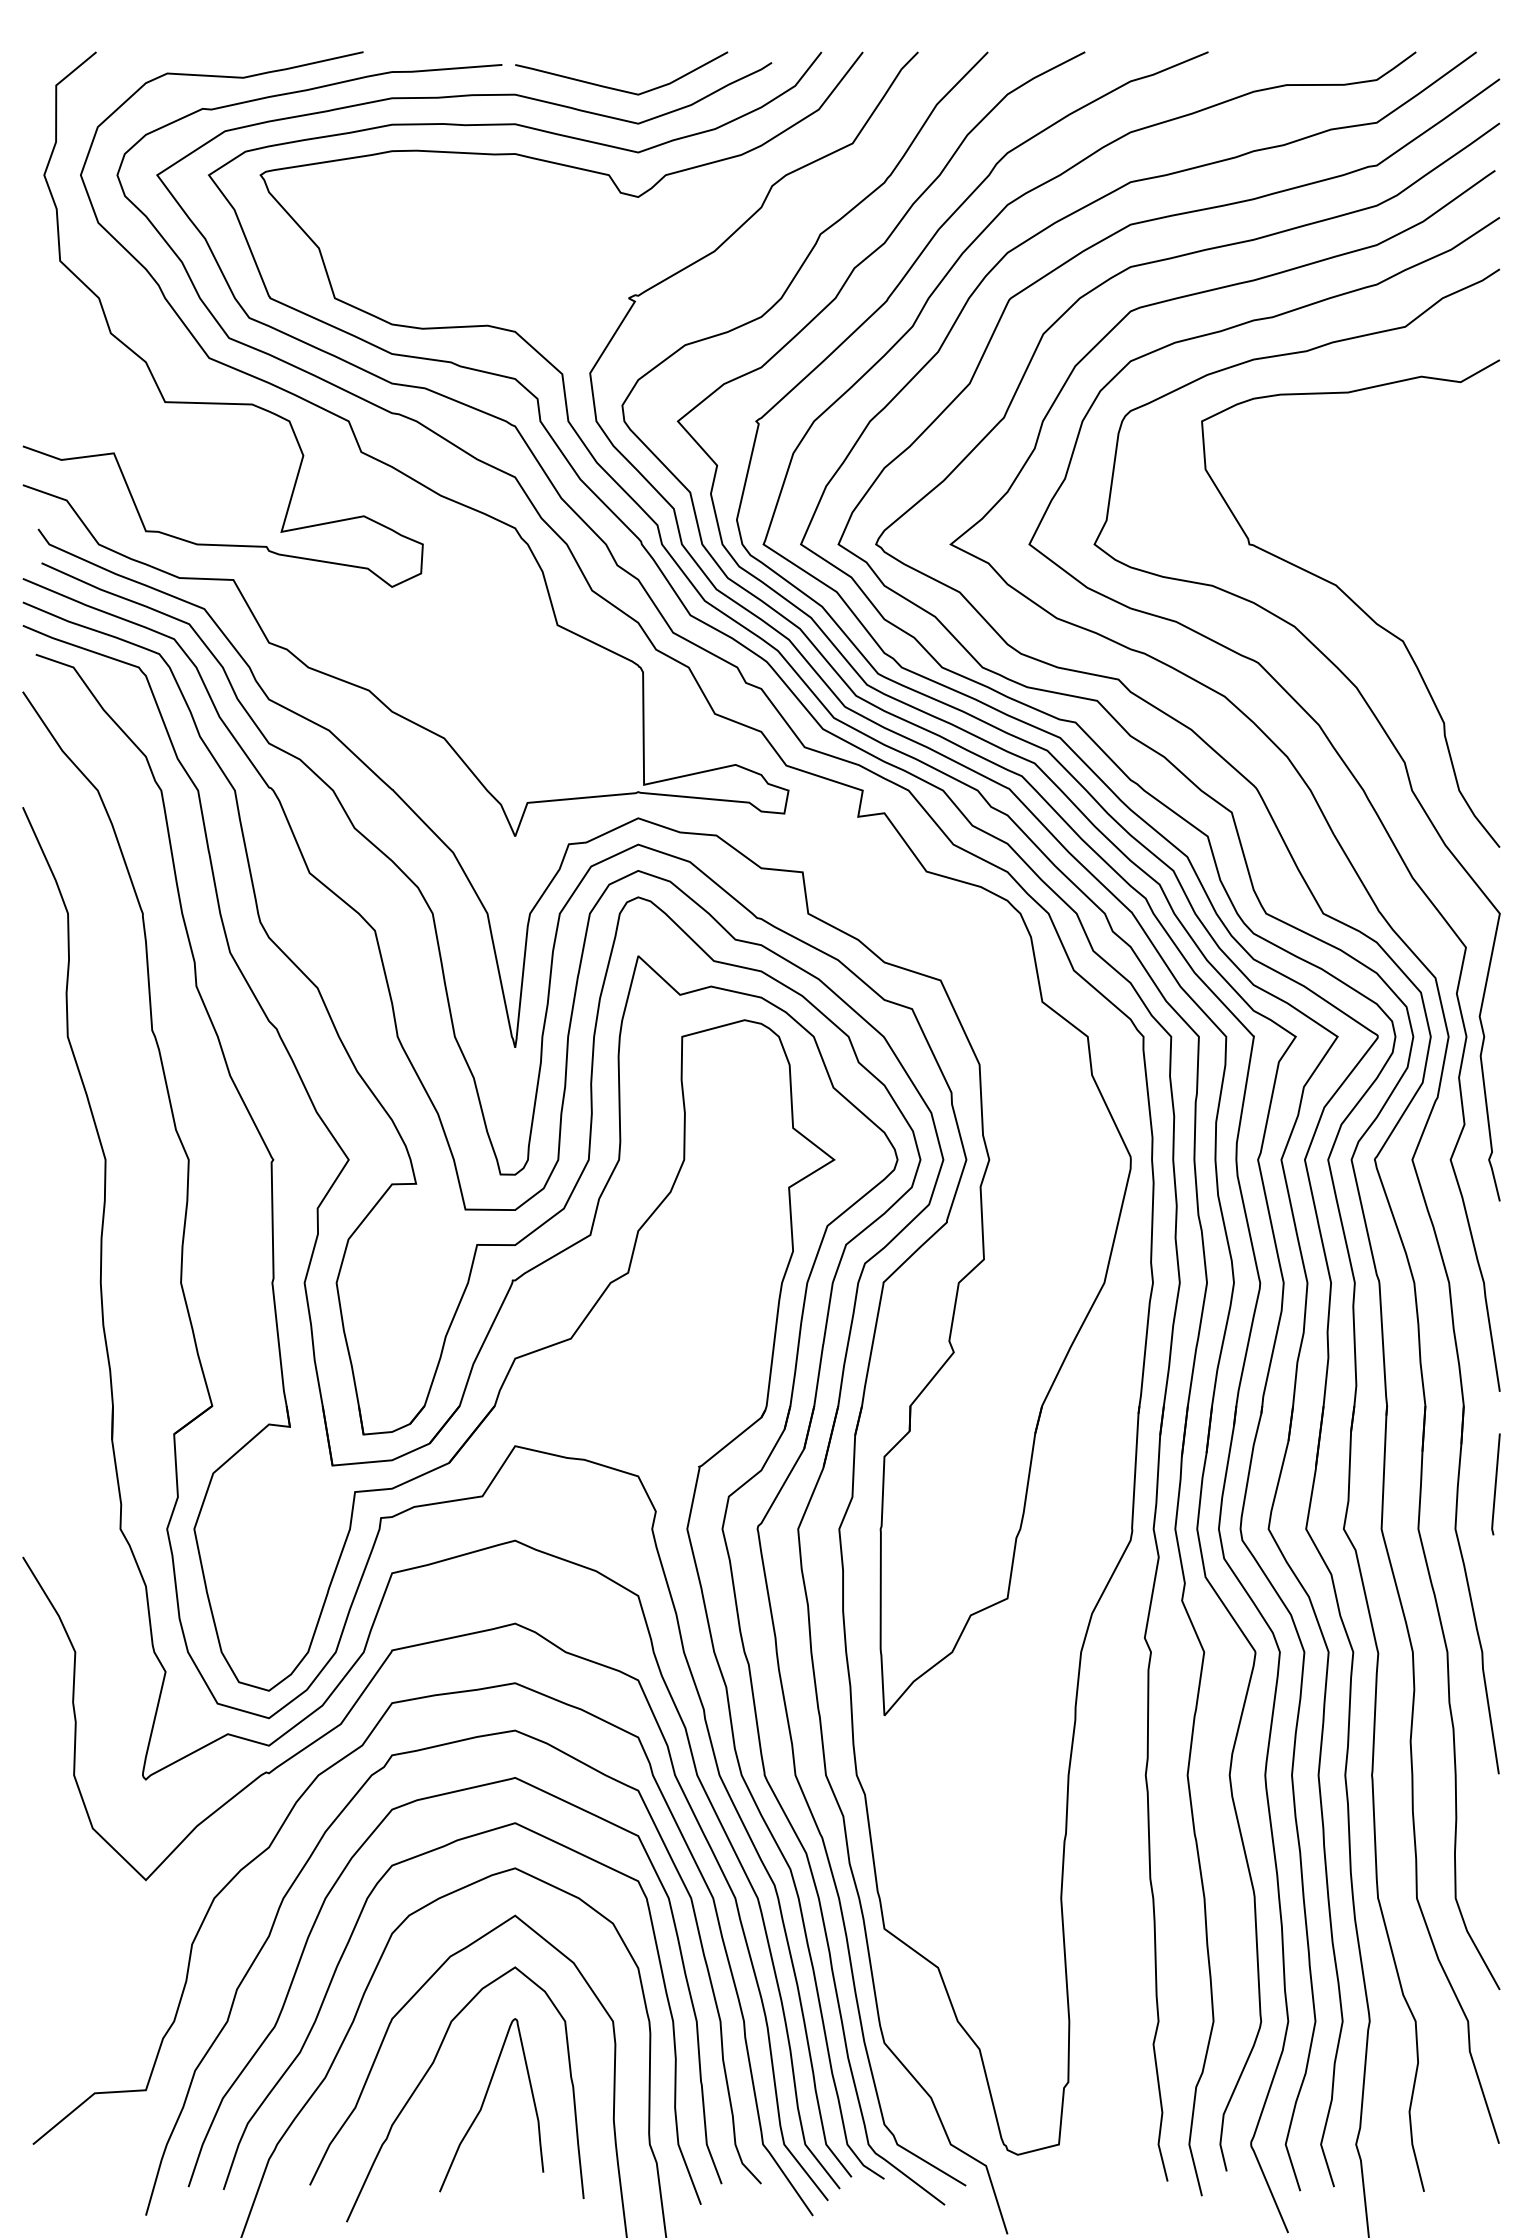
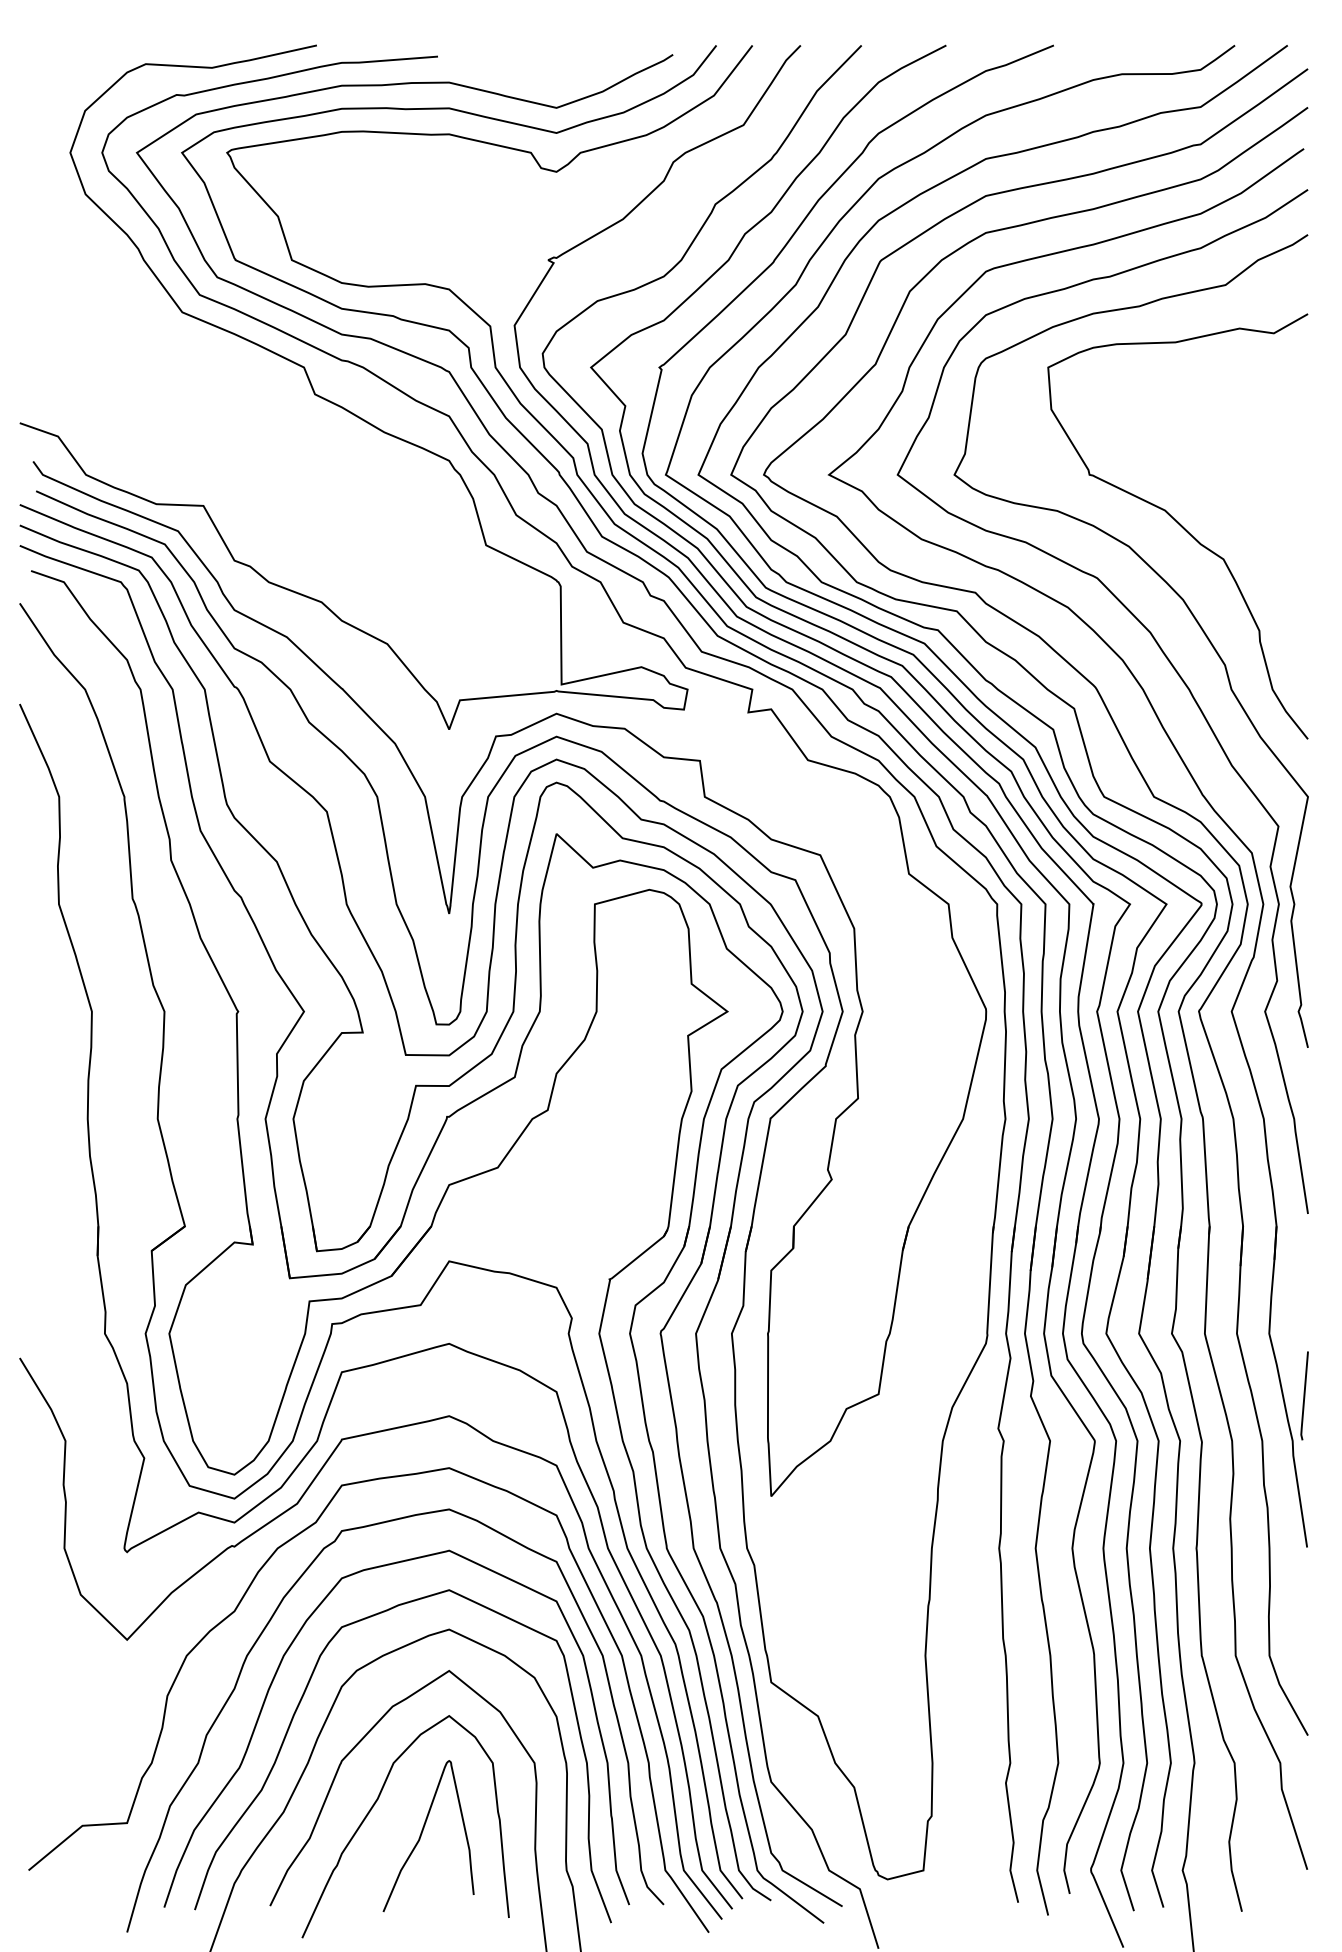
curve: (616, 88) -> (537, 77), removed
curve: (222, 402) -> (193, 351), removed
line: (1495, 1484) -> (1304, 1395), moved

